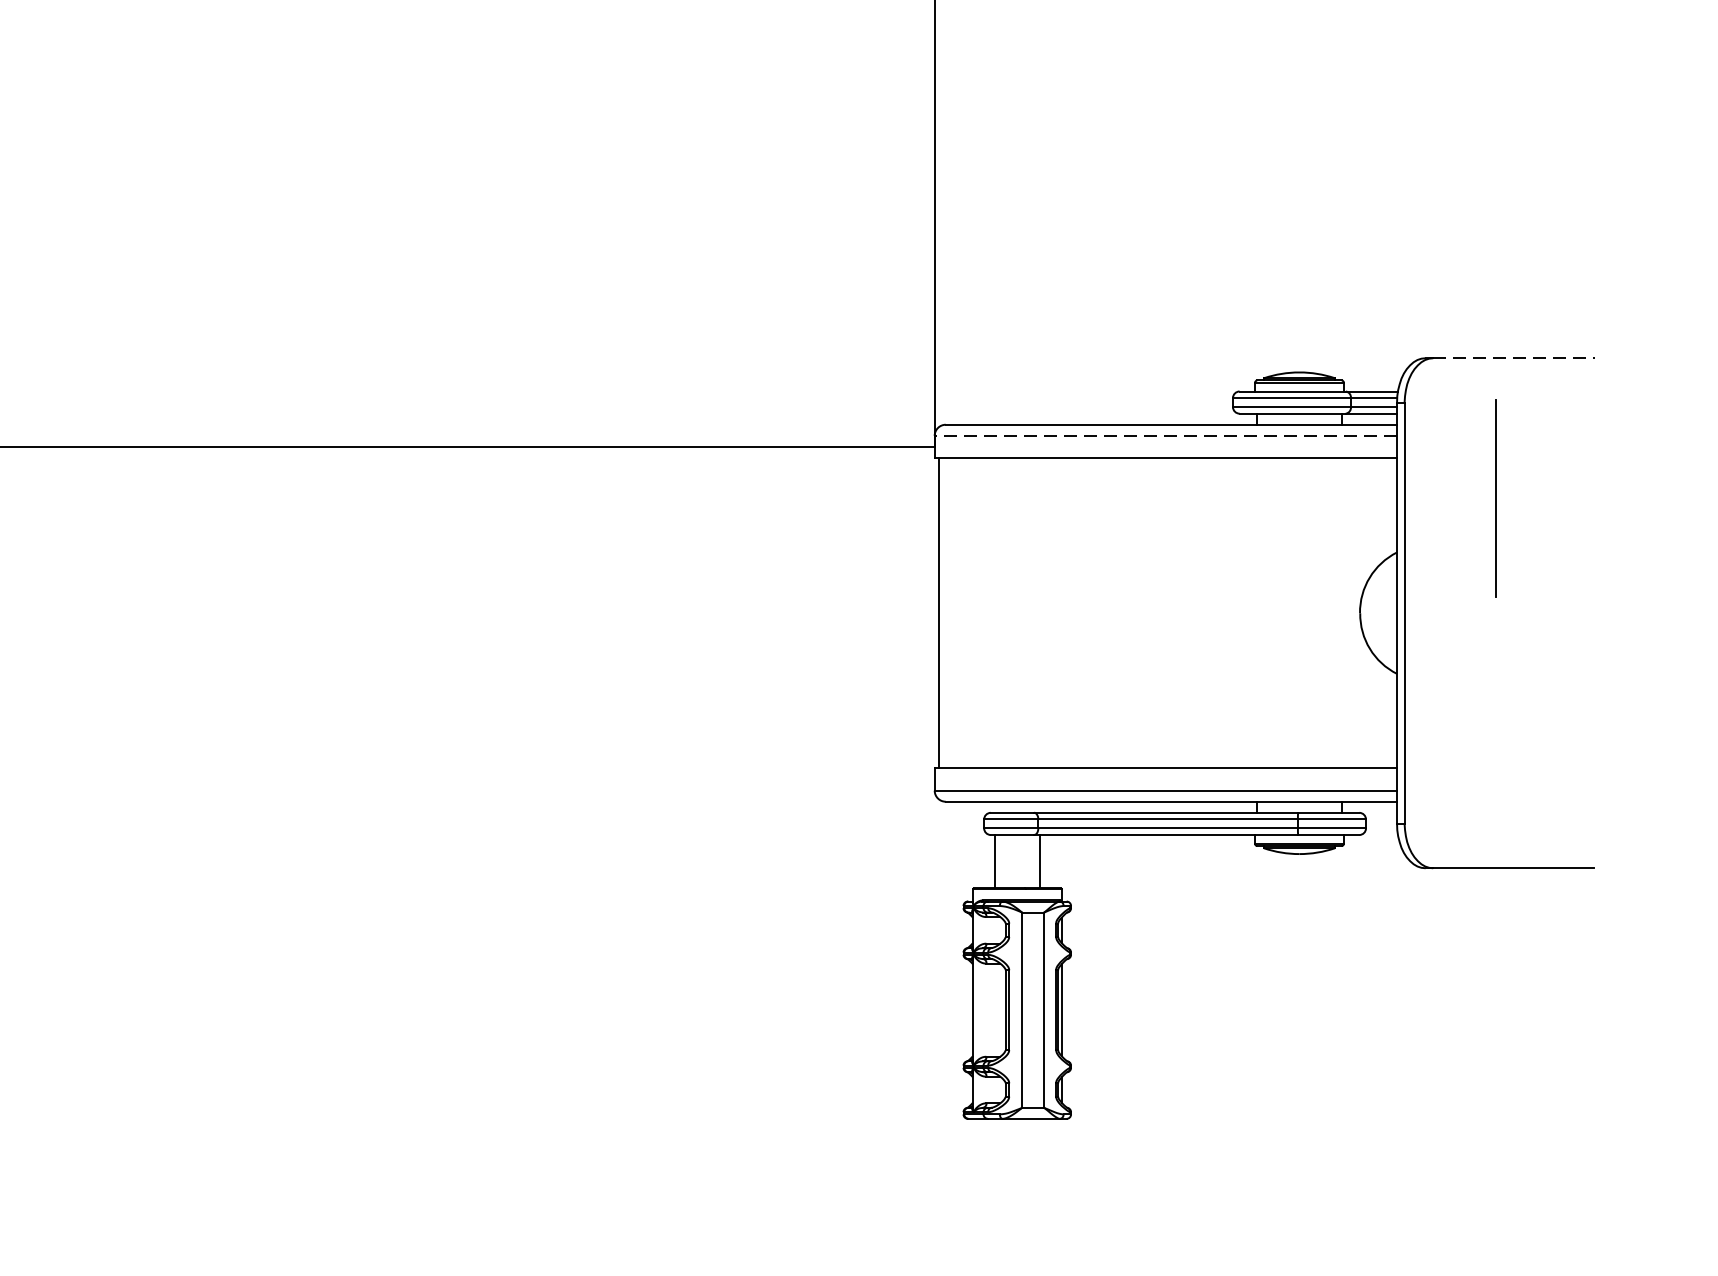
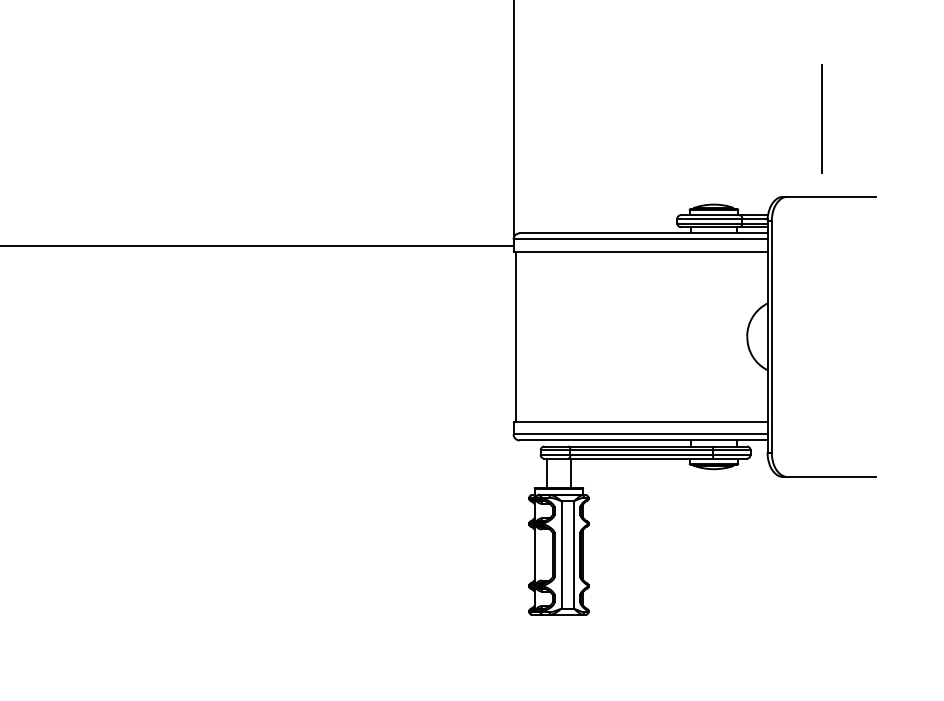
line: (1515, 357) -> (832, 196), dashed -> solid
line: (1165, 435) -> (640, 239), dashed -> solid
line: (1495, 497) -> (821, 118), moved

